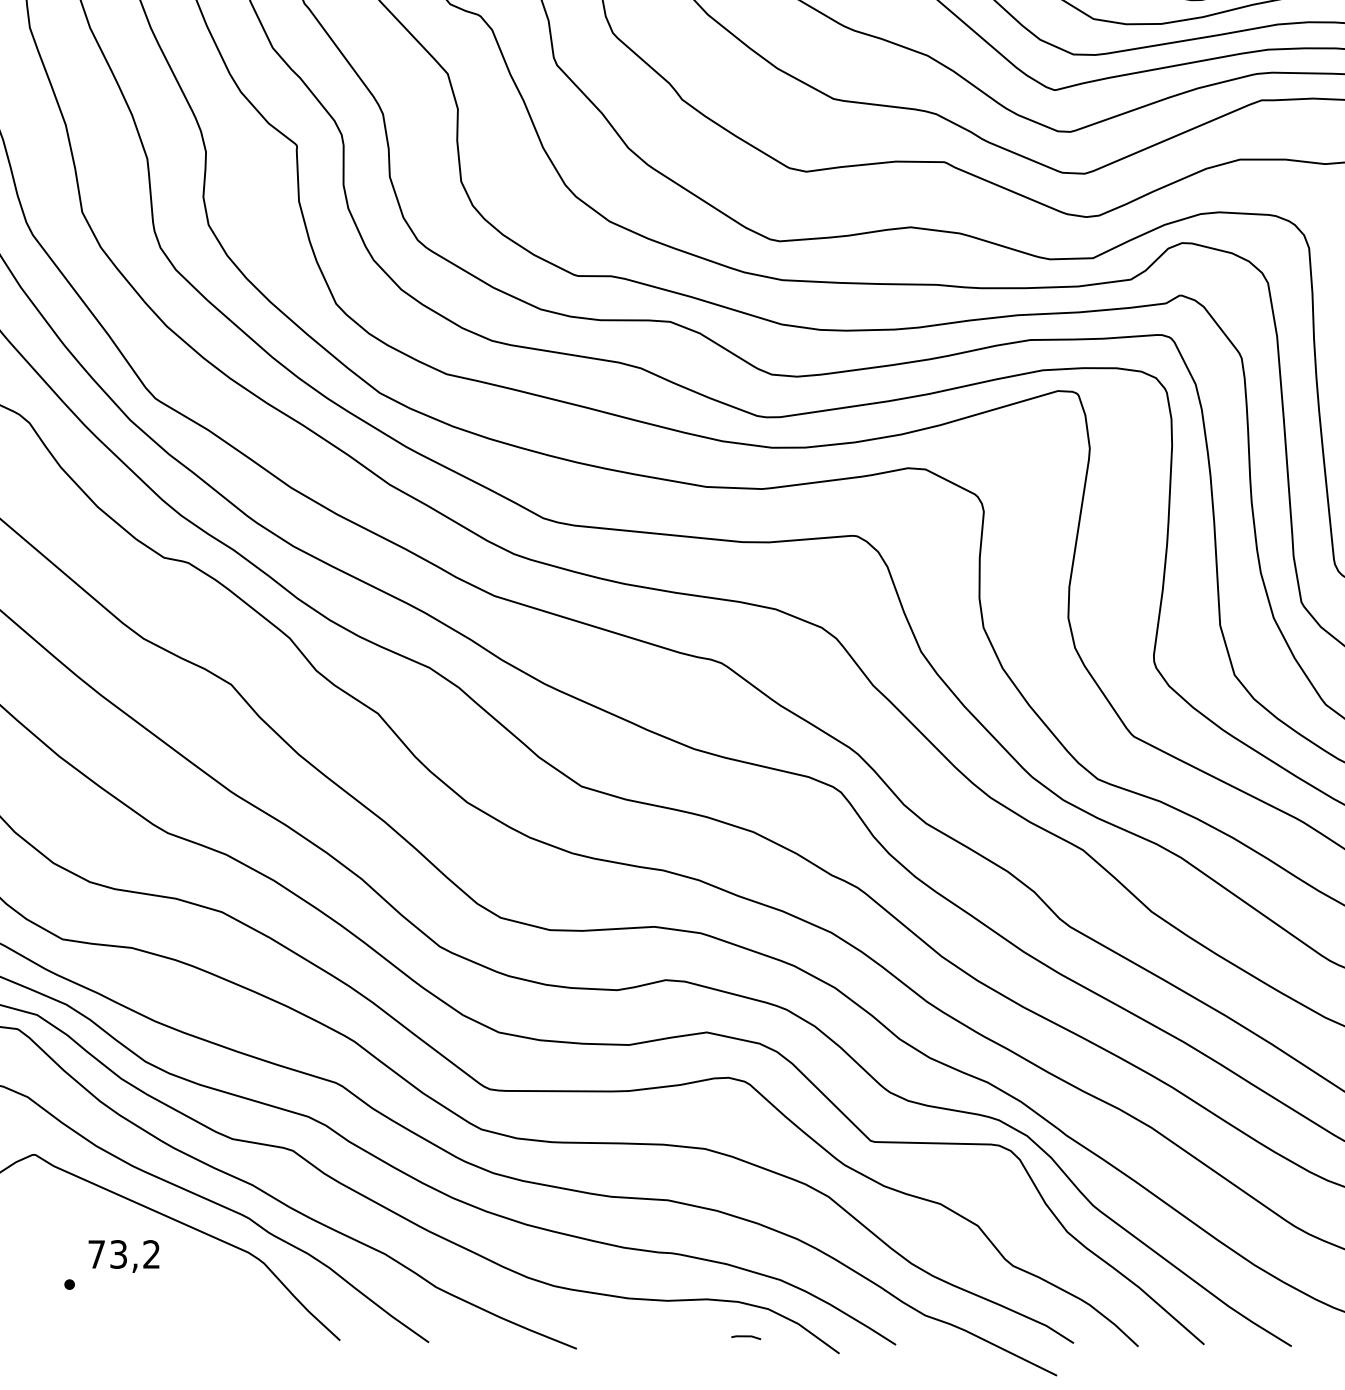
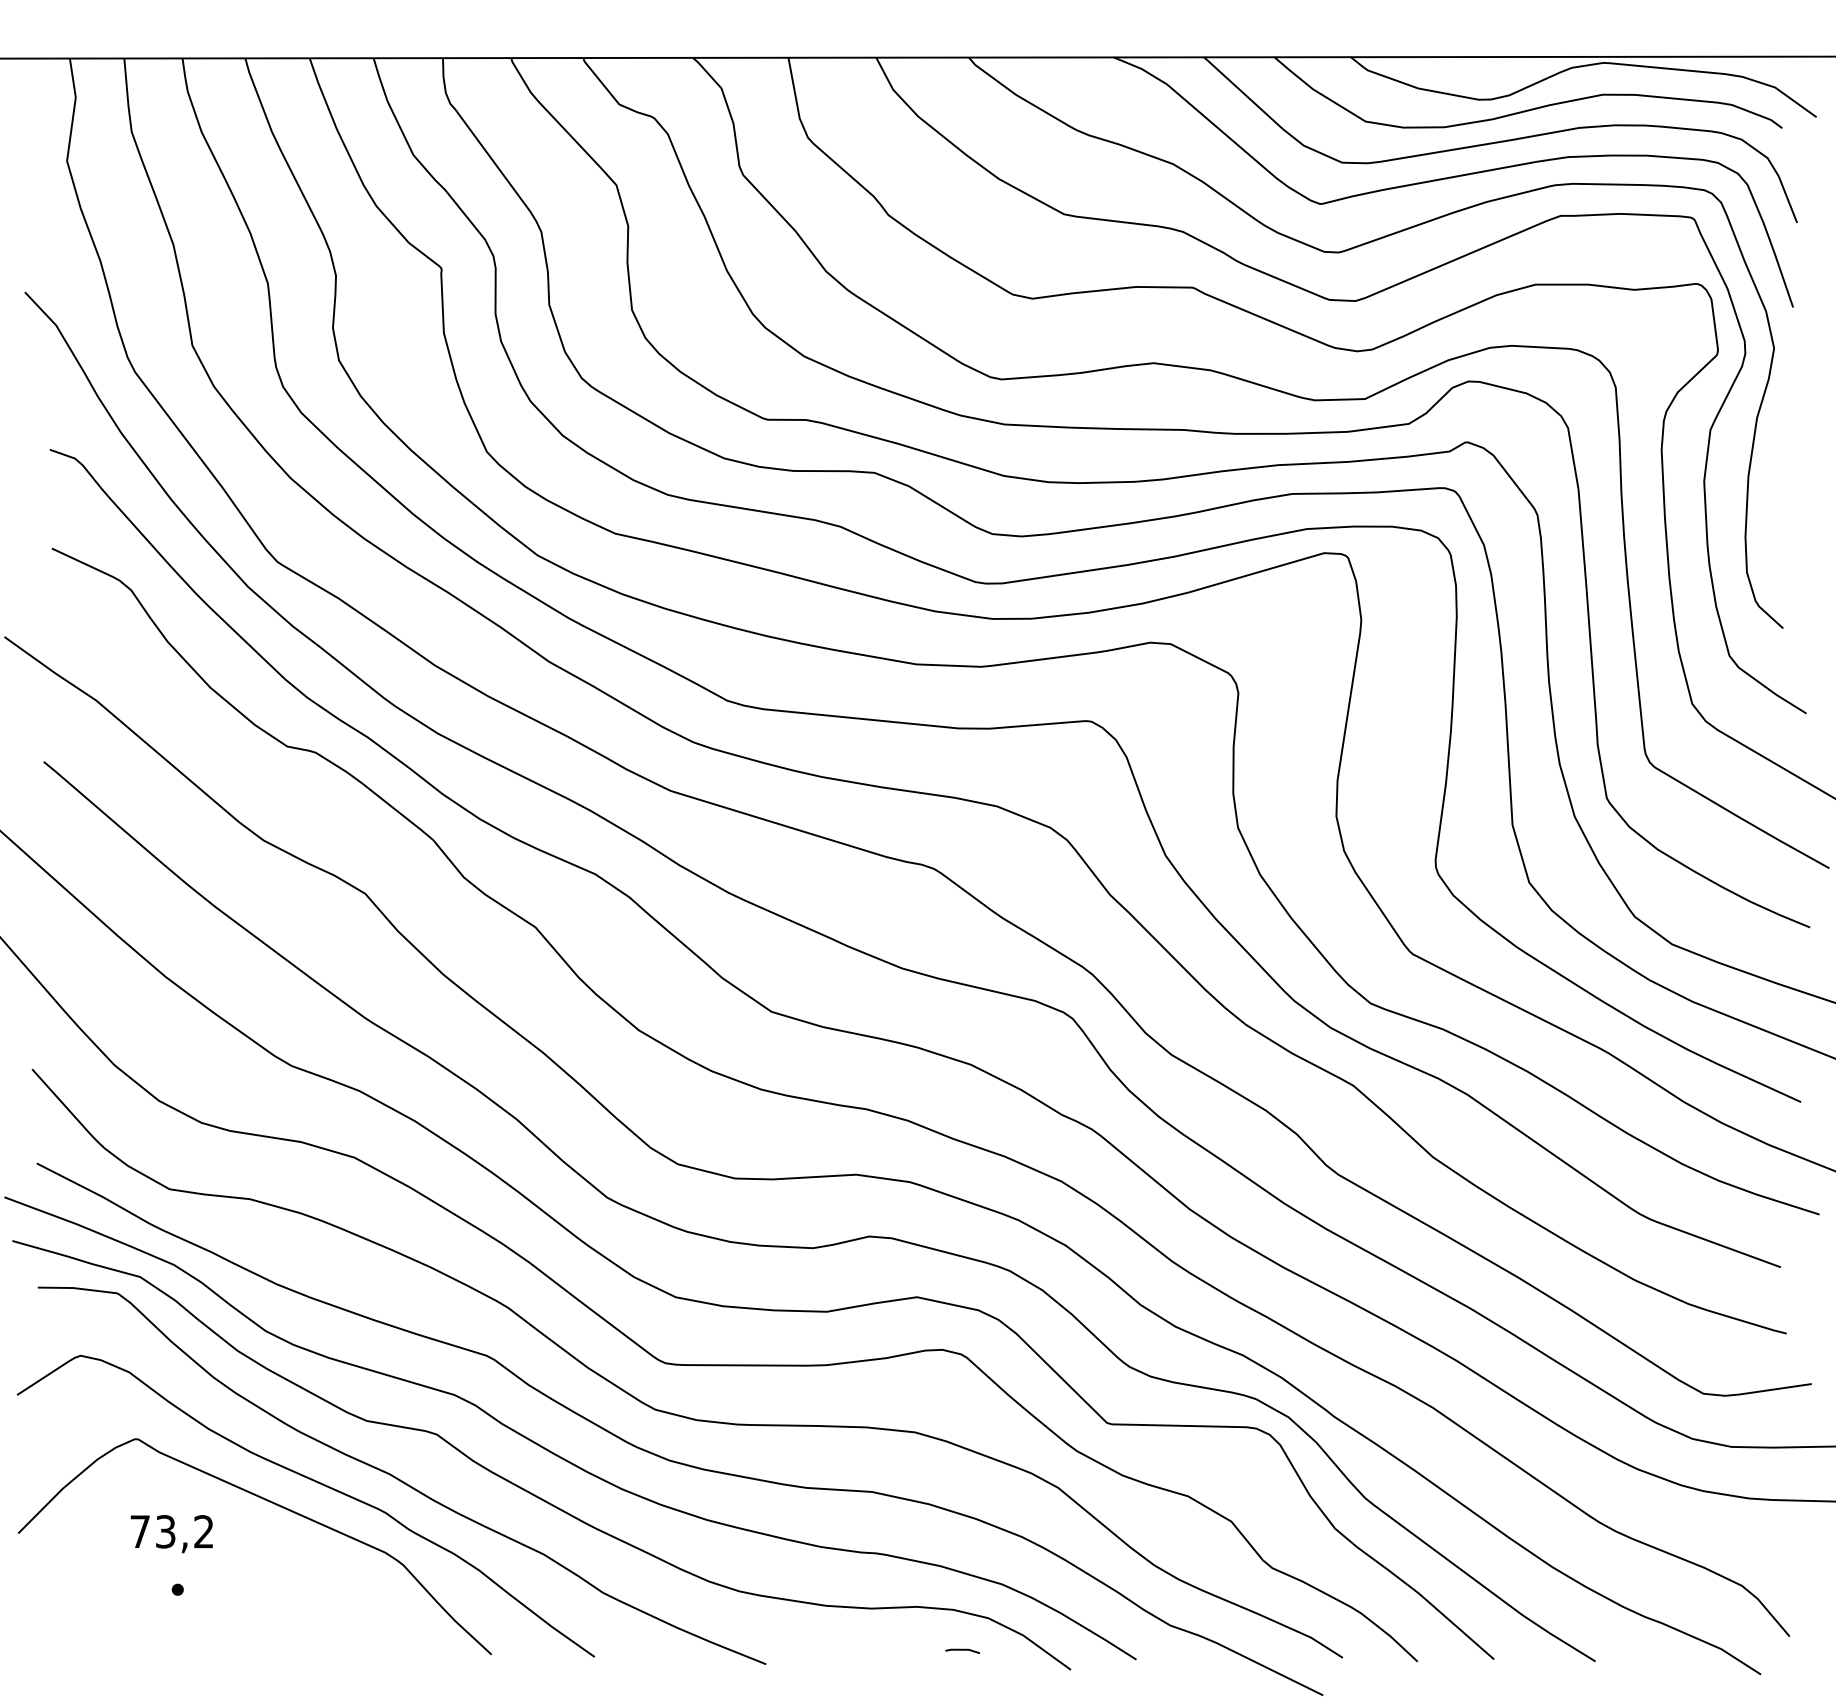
text: (123, 1256) -> (171, 1534), moved

